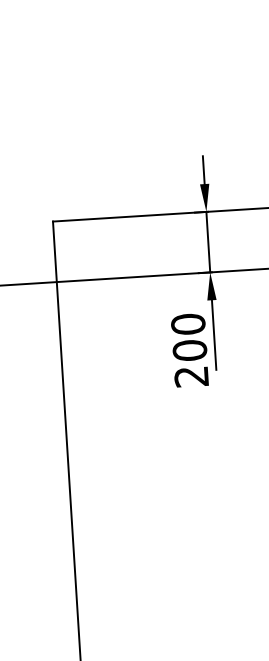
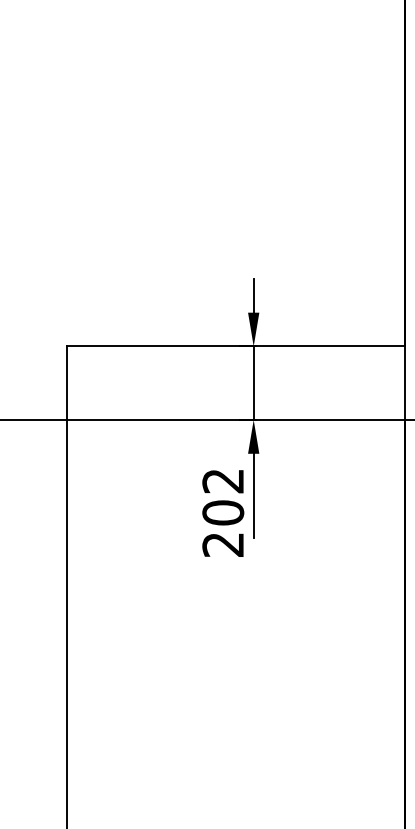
text: (188, 323) -> (223, 480), 200 -> 202

